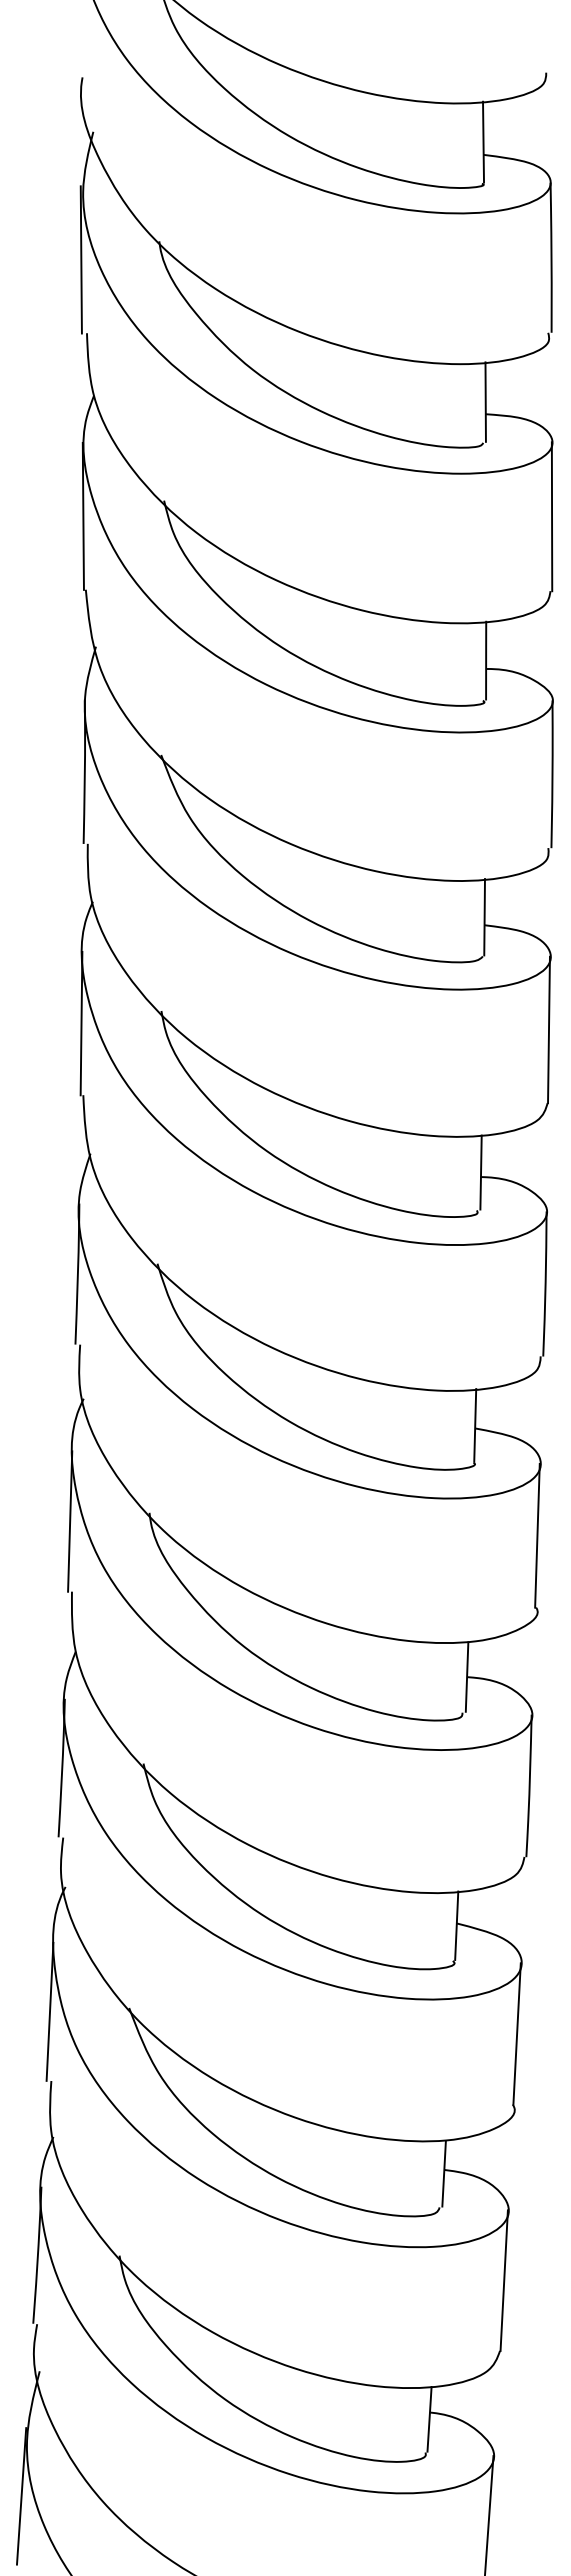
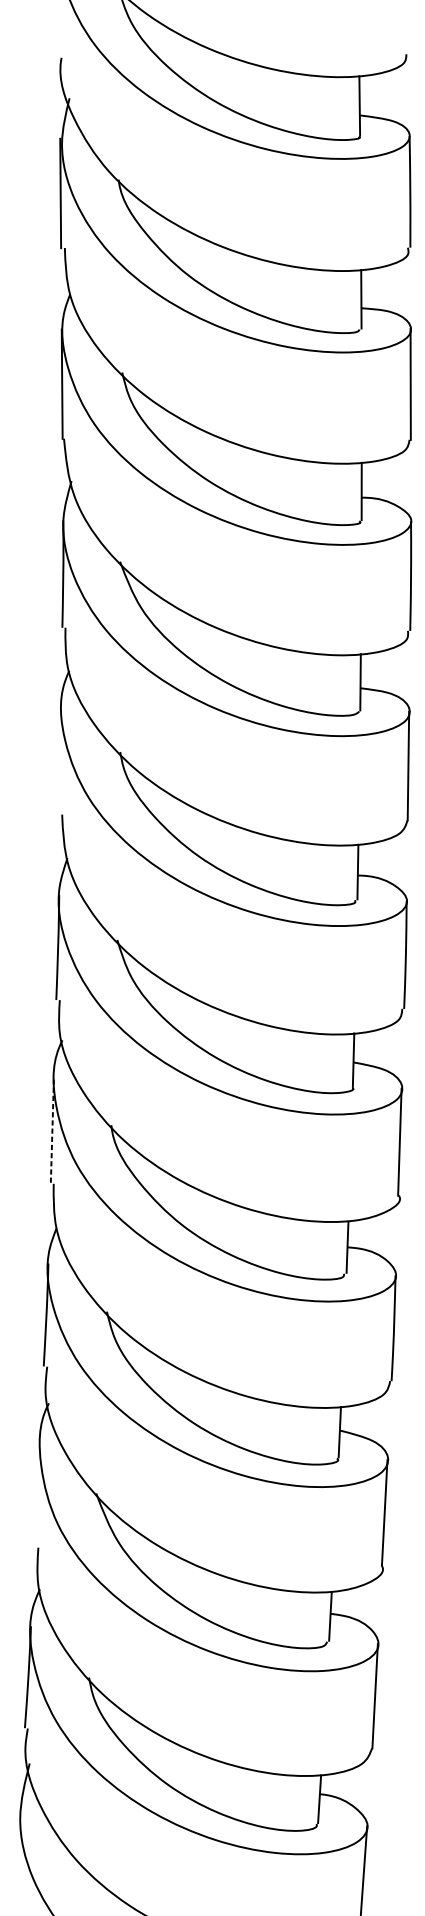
line: (81, 1023) -> (60, 761), removed
line: (70, 1522) -> (52, 1132), solid -> dashed
line: (49, 2011) -> (37, 1495), removed
line: (21, 2496) -> (16, 1856), removed

